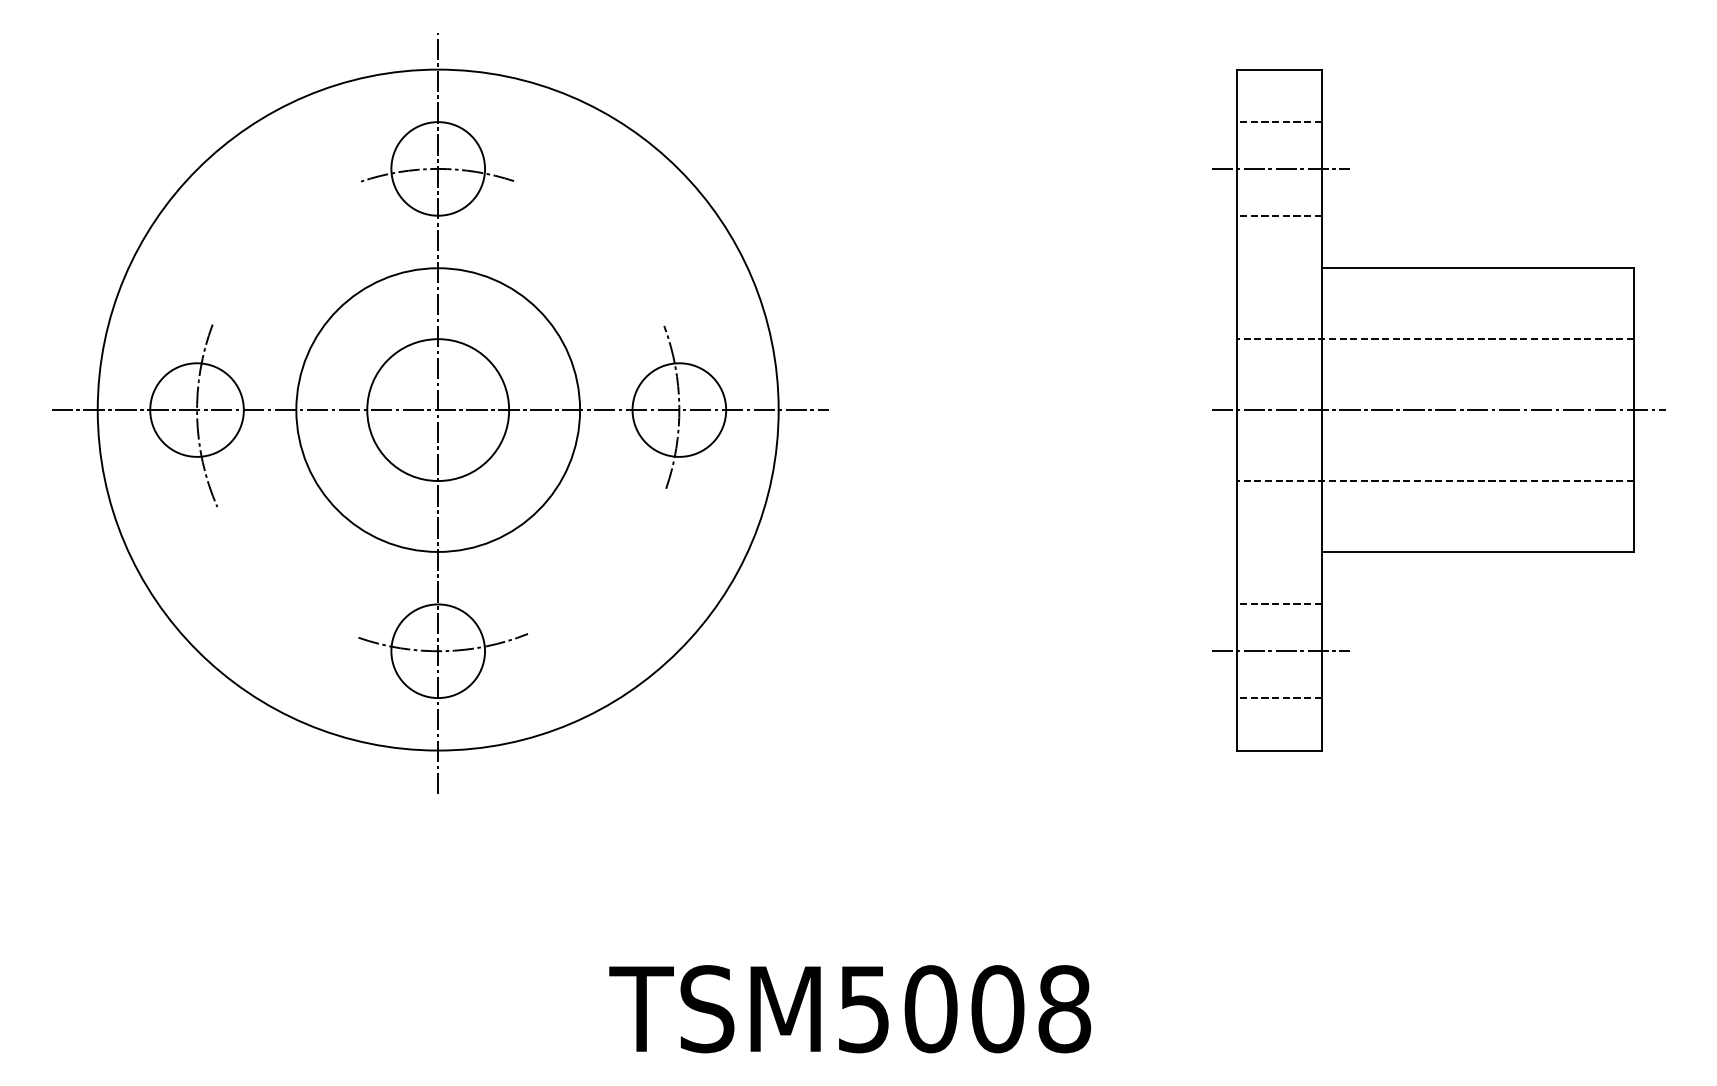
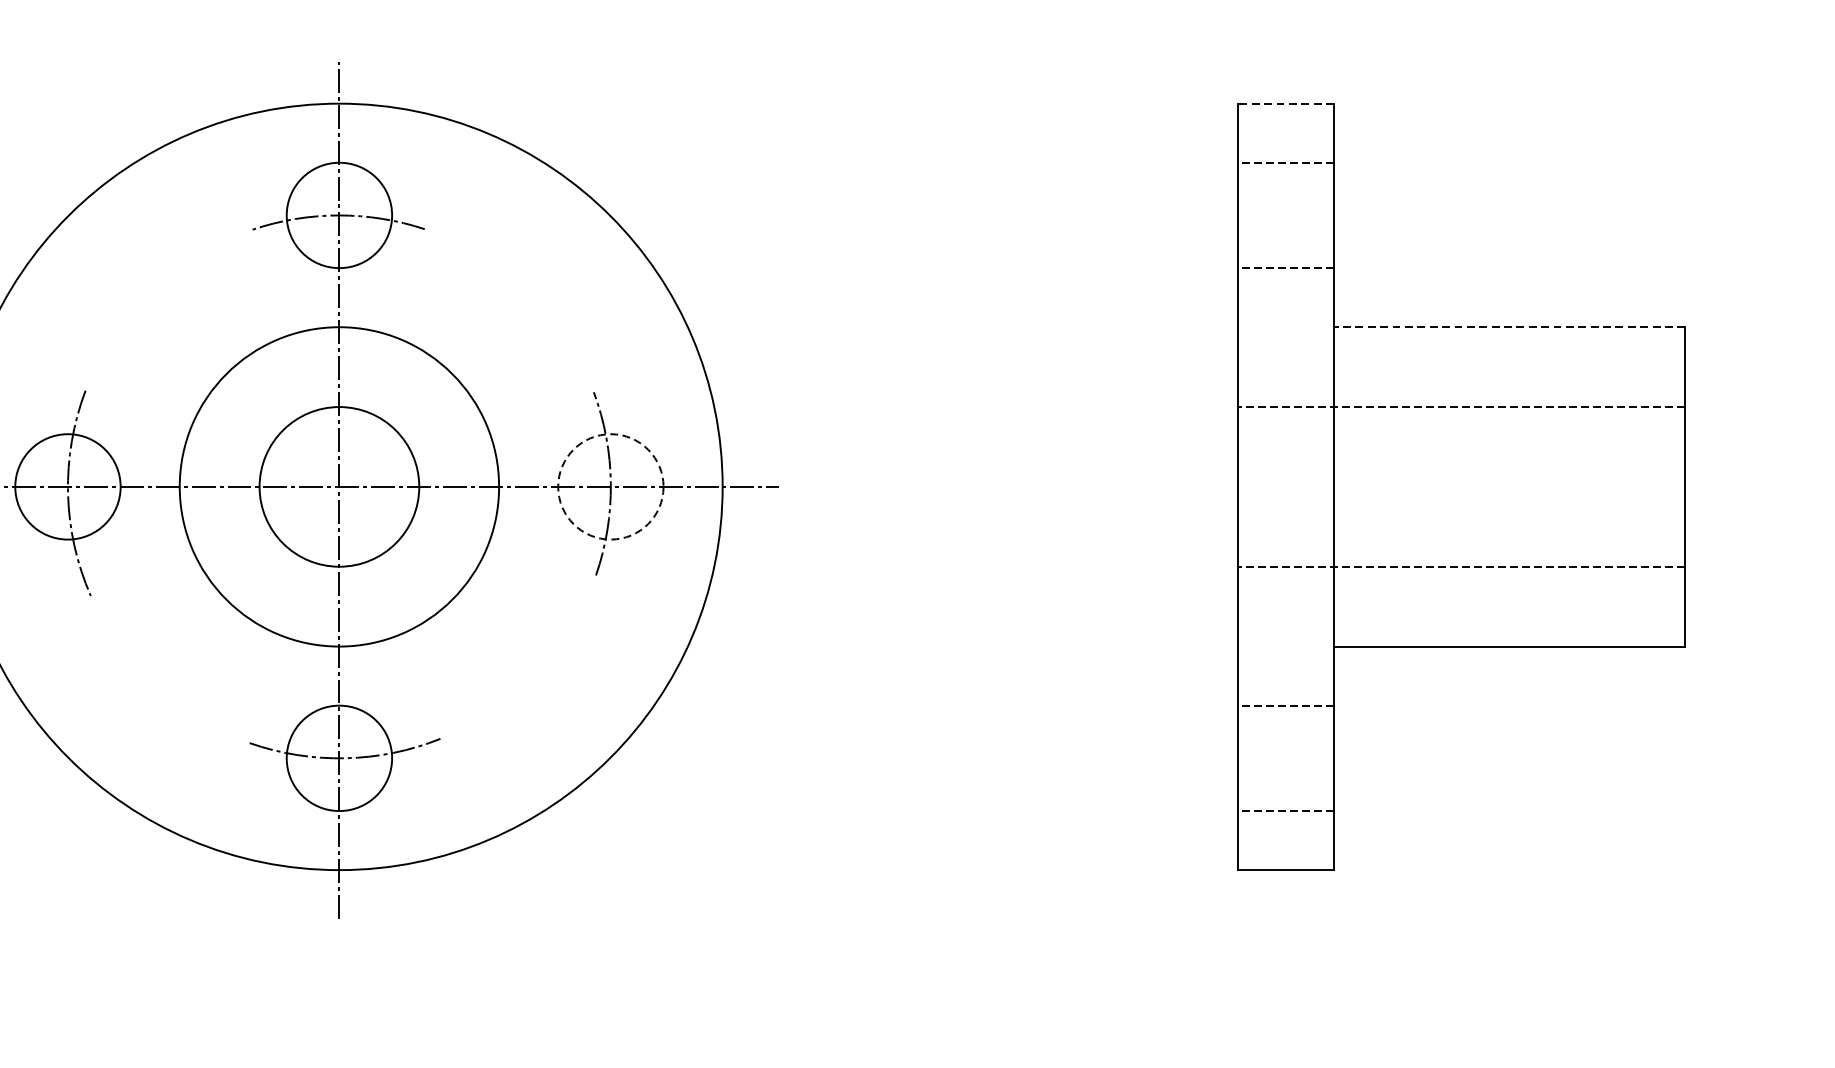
line: (1279, 69) -> (1286, 103), solid -> dashed
line: (1280, 168) -> (1287, 214), removed
line: (1477, 268) -> (1509, 327), solid -> dashed
circle: (679, 409) -> (611, 486), solid -> dashed
line: (1438, 410) -> (1465, 487), removed
line: (1280, 651) -> (1287, 758), removed

